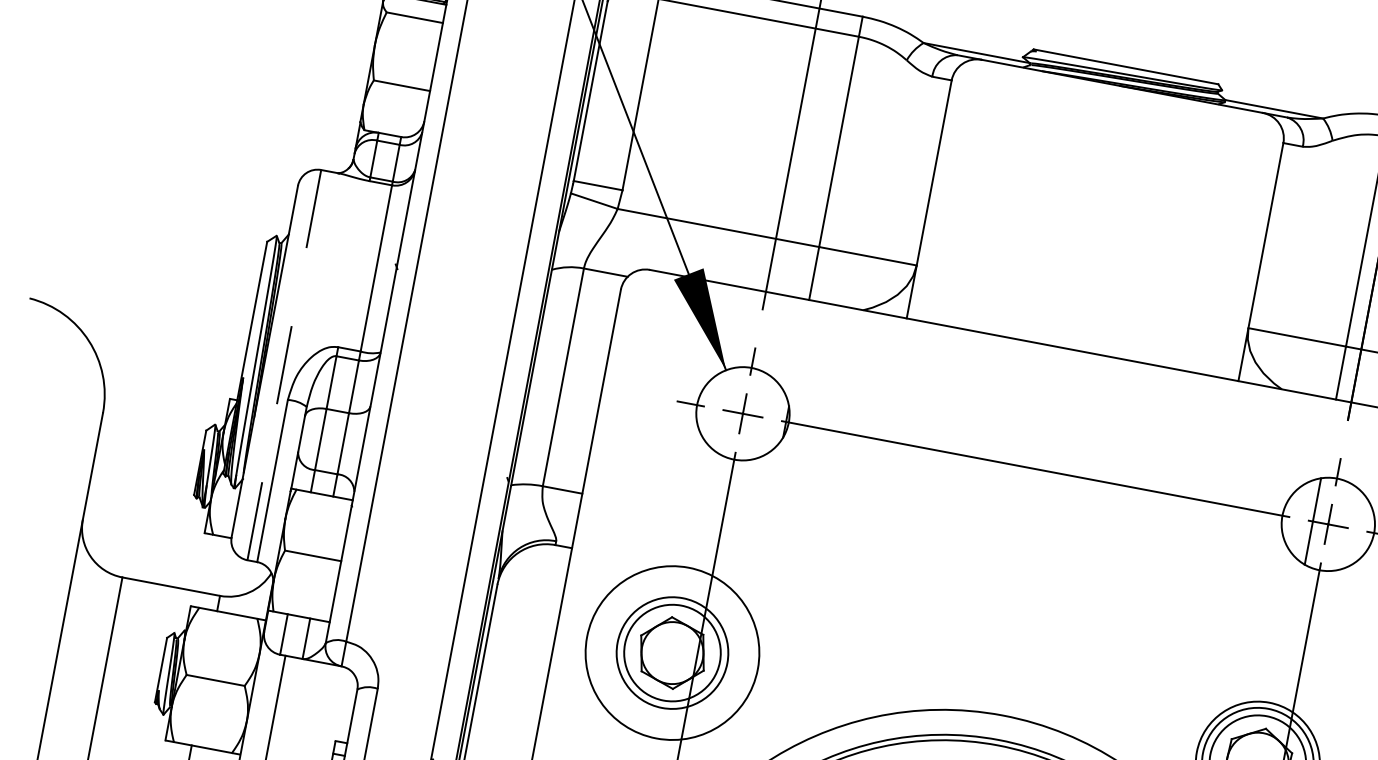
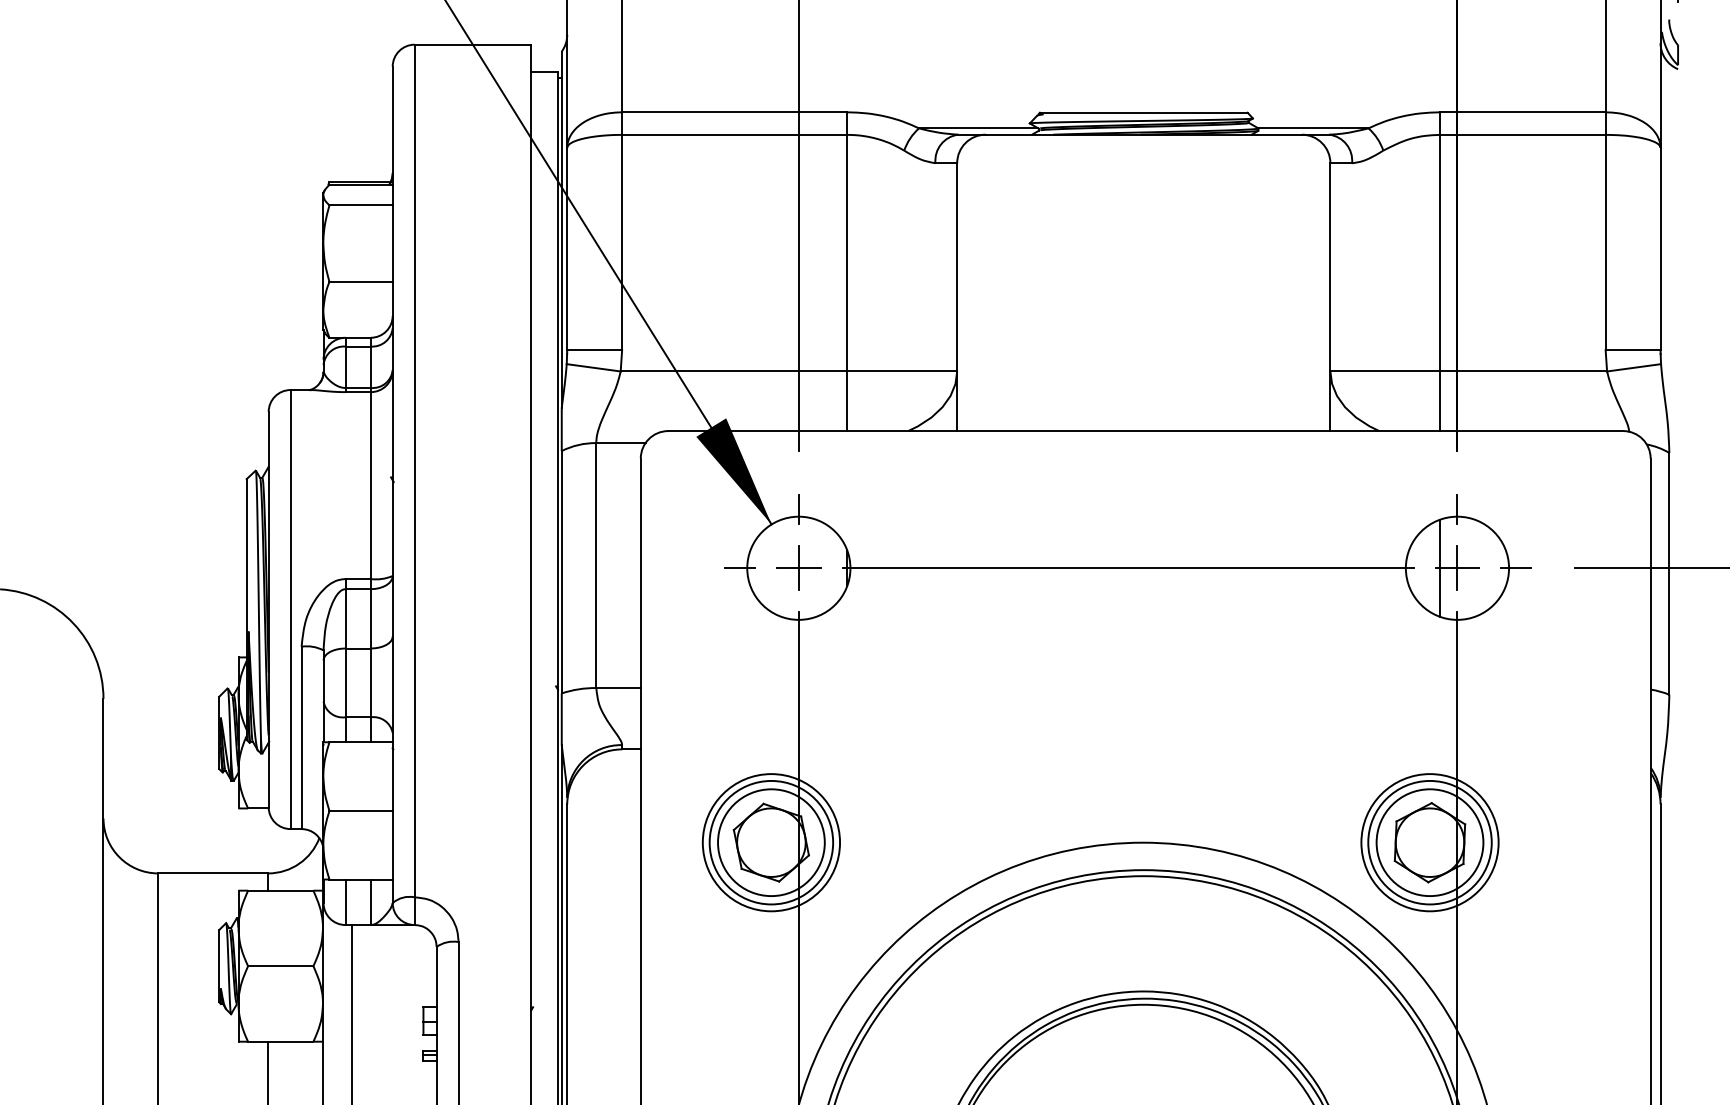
line: (284, 365) -> (290, 609), dashed -> solid
circle: (672, 652) -> (771, 842), size x0.71

